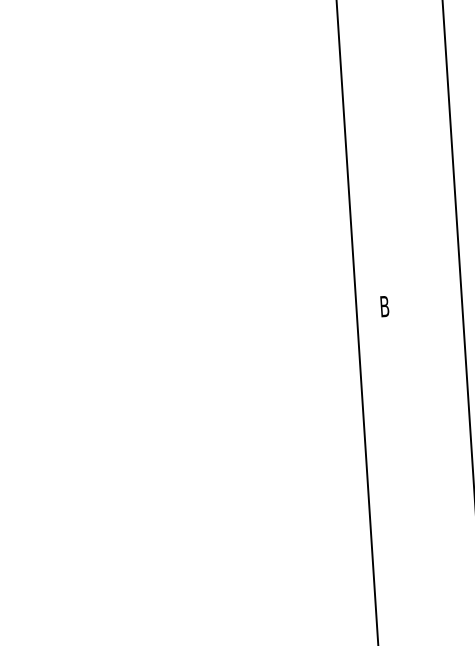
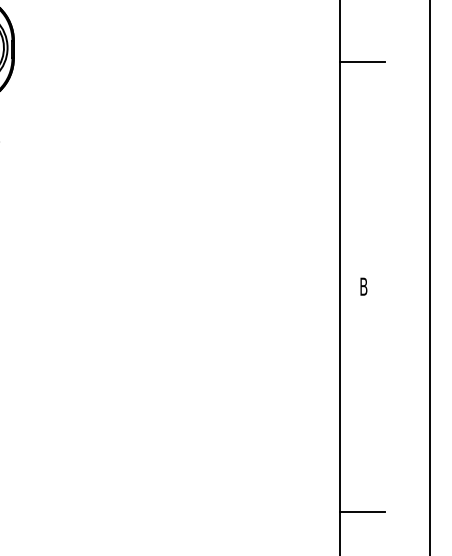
line: (364, 42) -> (361, 61), added
line: (399, 570) -> (361, 511), added

